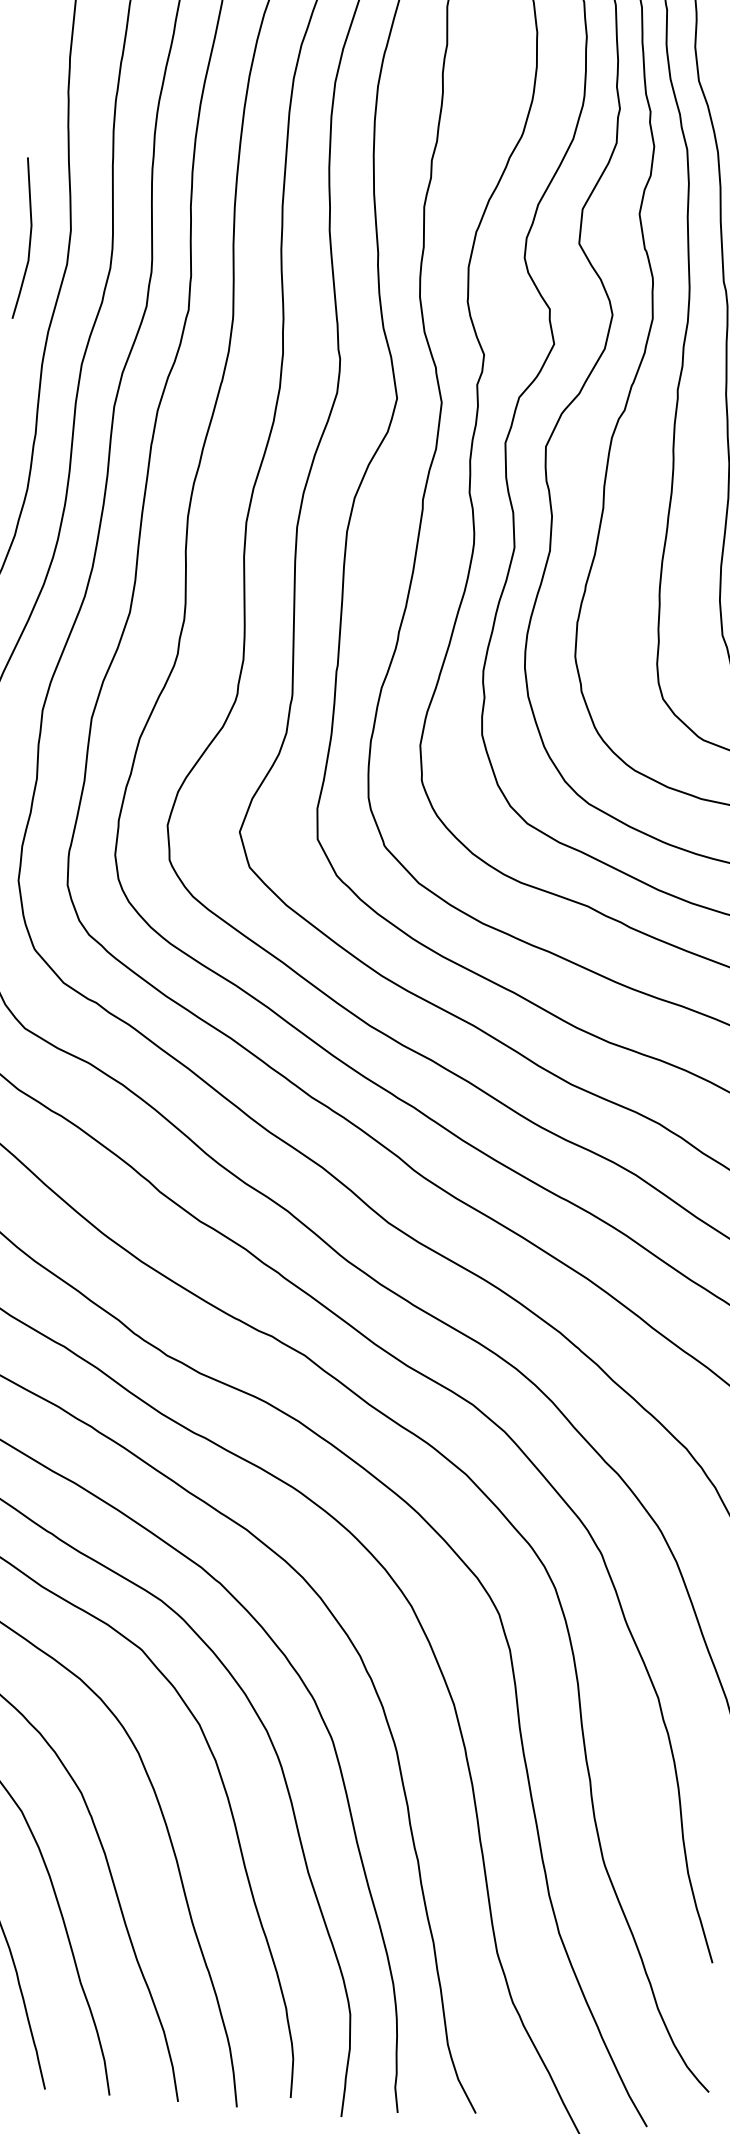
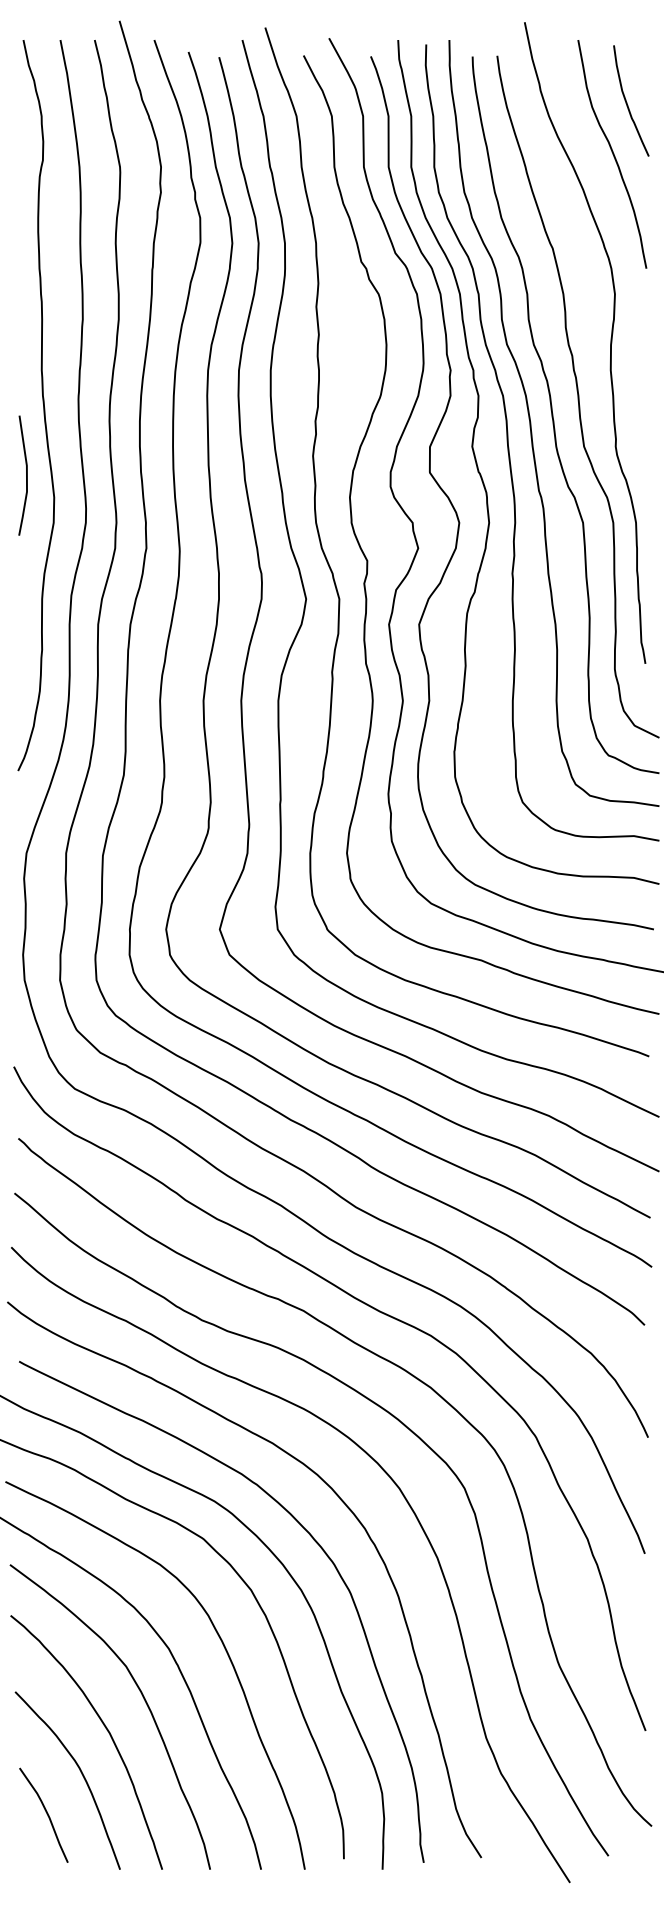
line: (29, 238) -> (26, 475), moved

